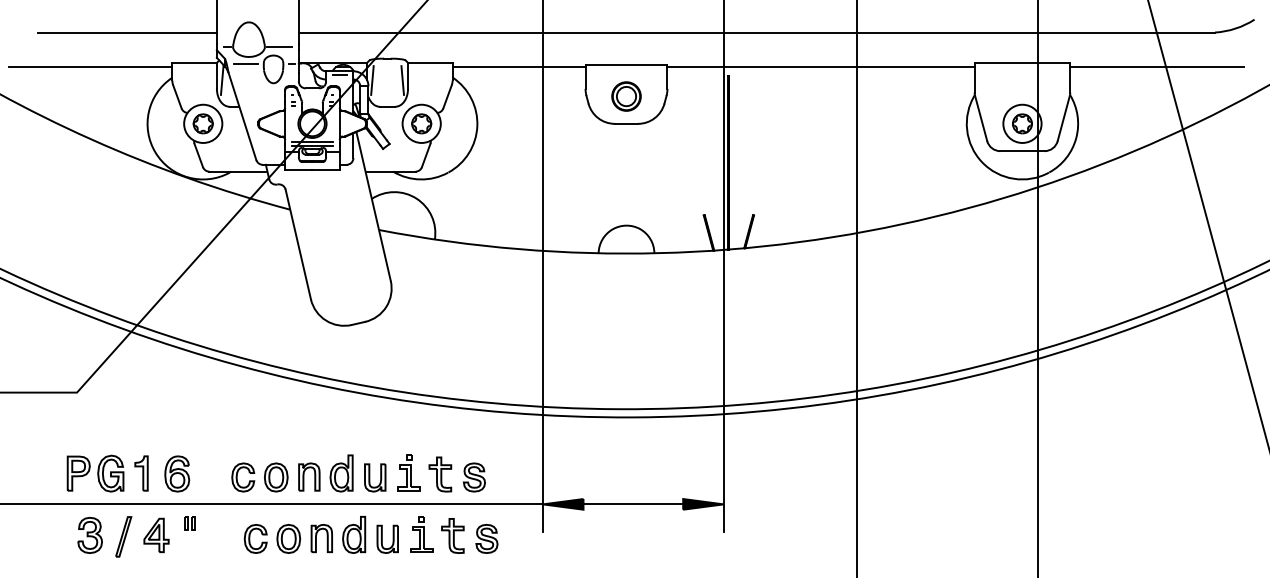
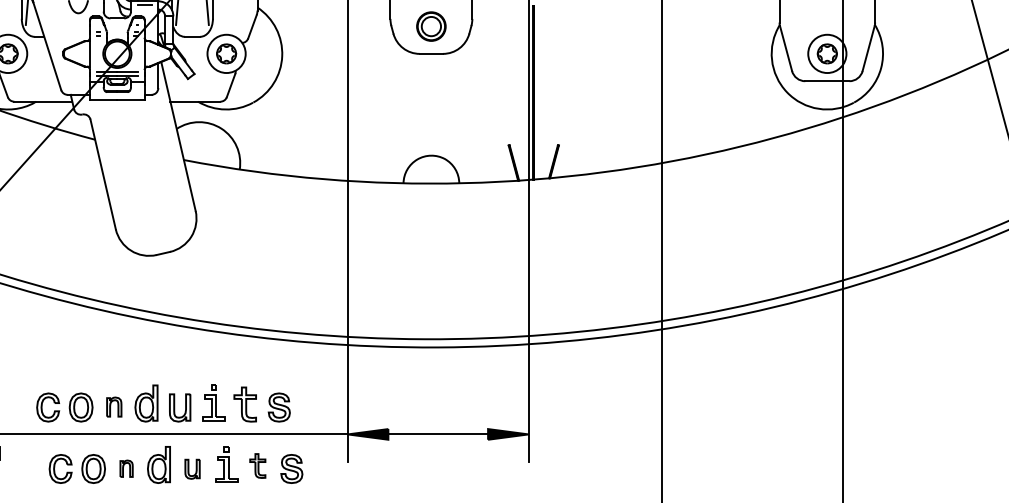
part: (309, 476) -> (114, 406), size x0.7
part: (452, 535) -> (257, 465), size x0.7
part: (321, 538) -> (126, 468), size x0.6
part: (387, 538) -> (192, 468), size x0.7

